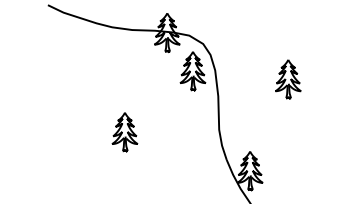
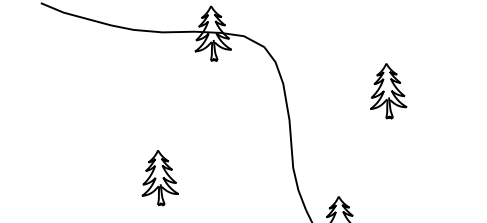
part: (192, 71) -> (251, 86), removed

